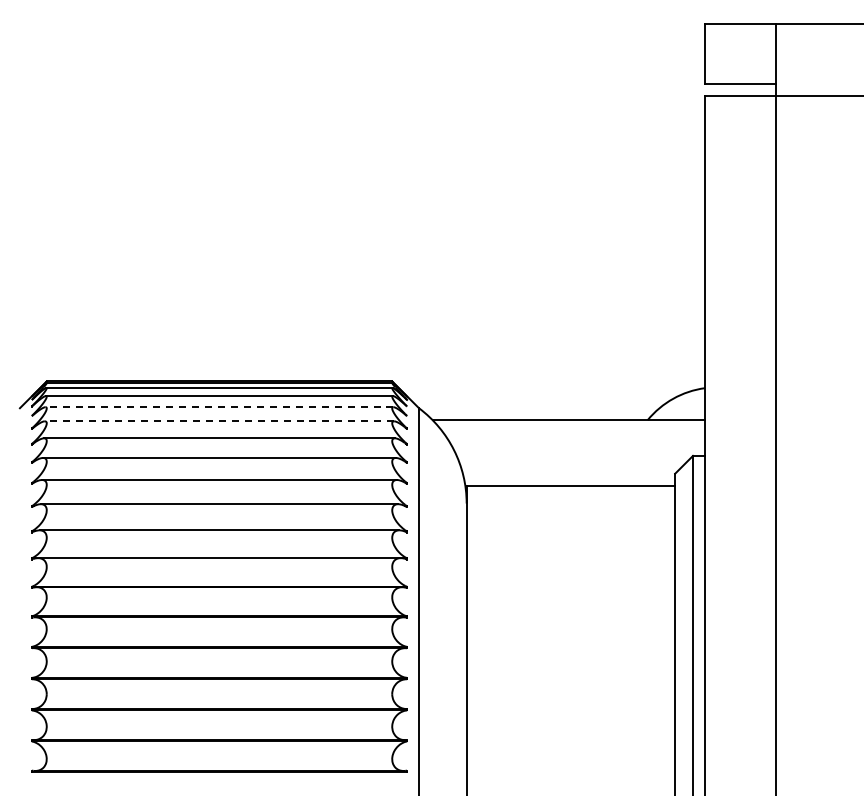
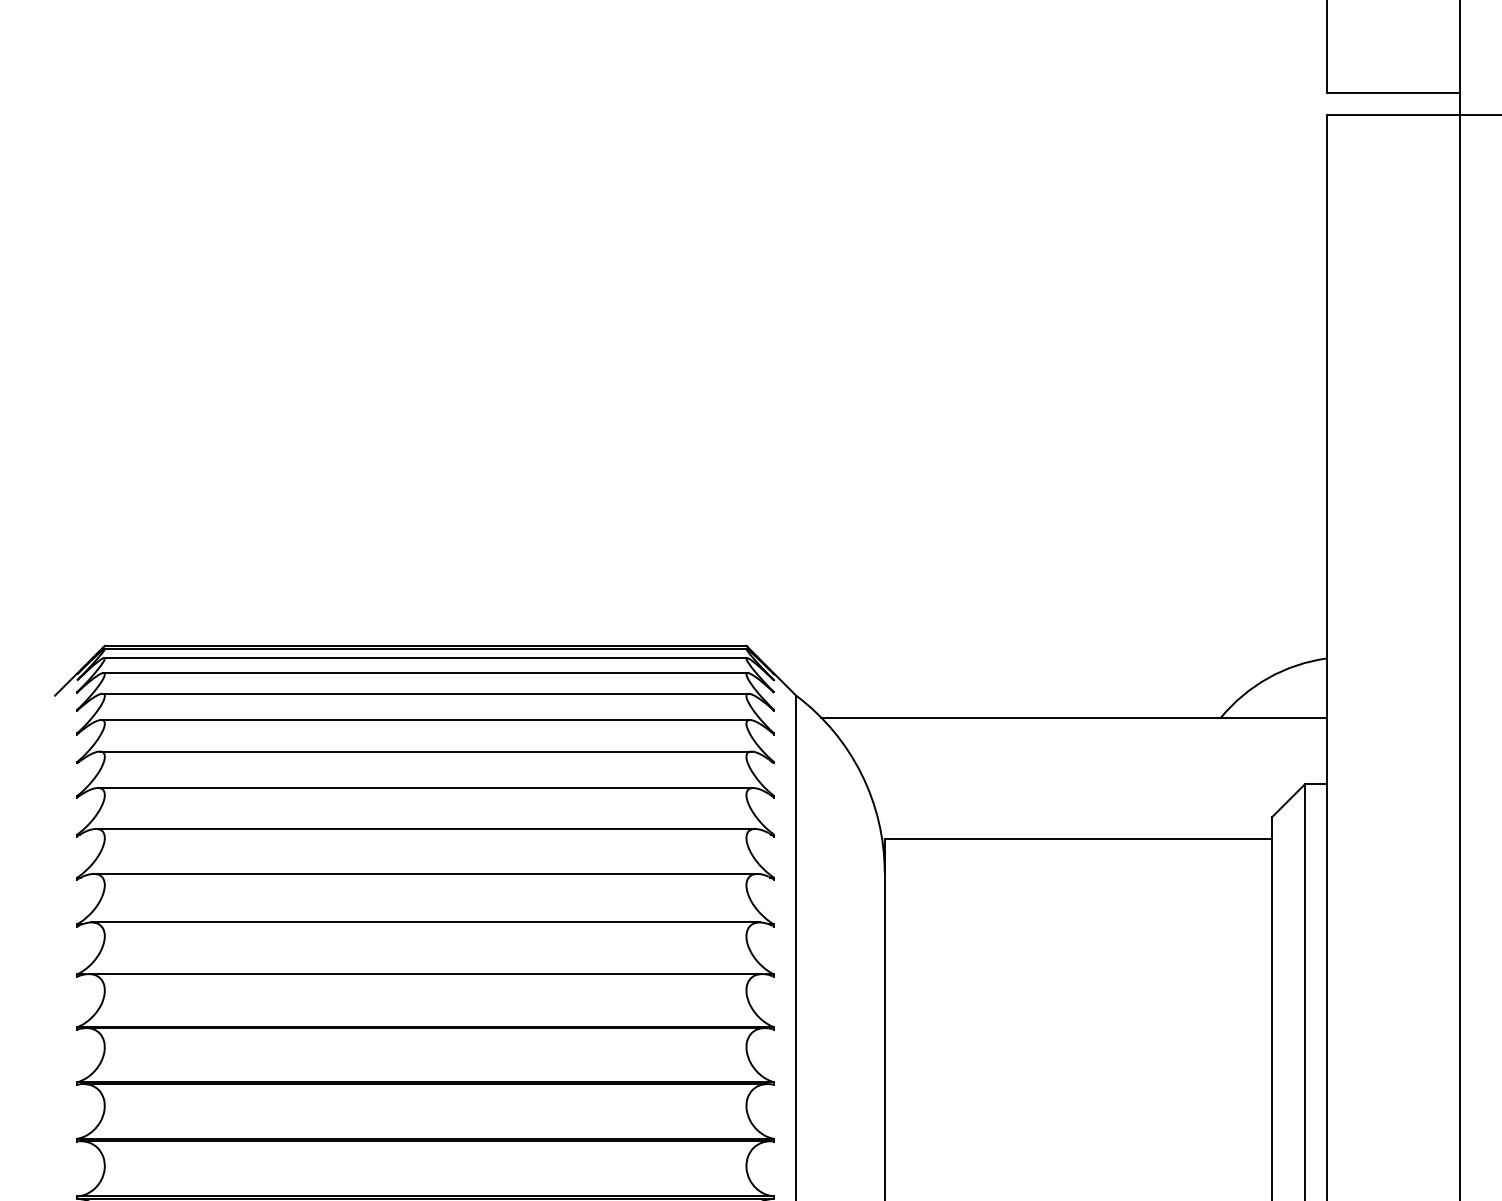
line: (218, 407) -> (423, 694), dashed -> solid
line: (219, 421) -> (425, 720), dashed -> solid

